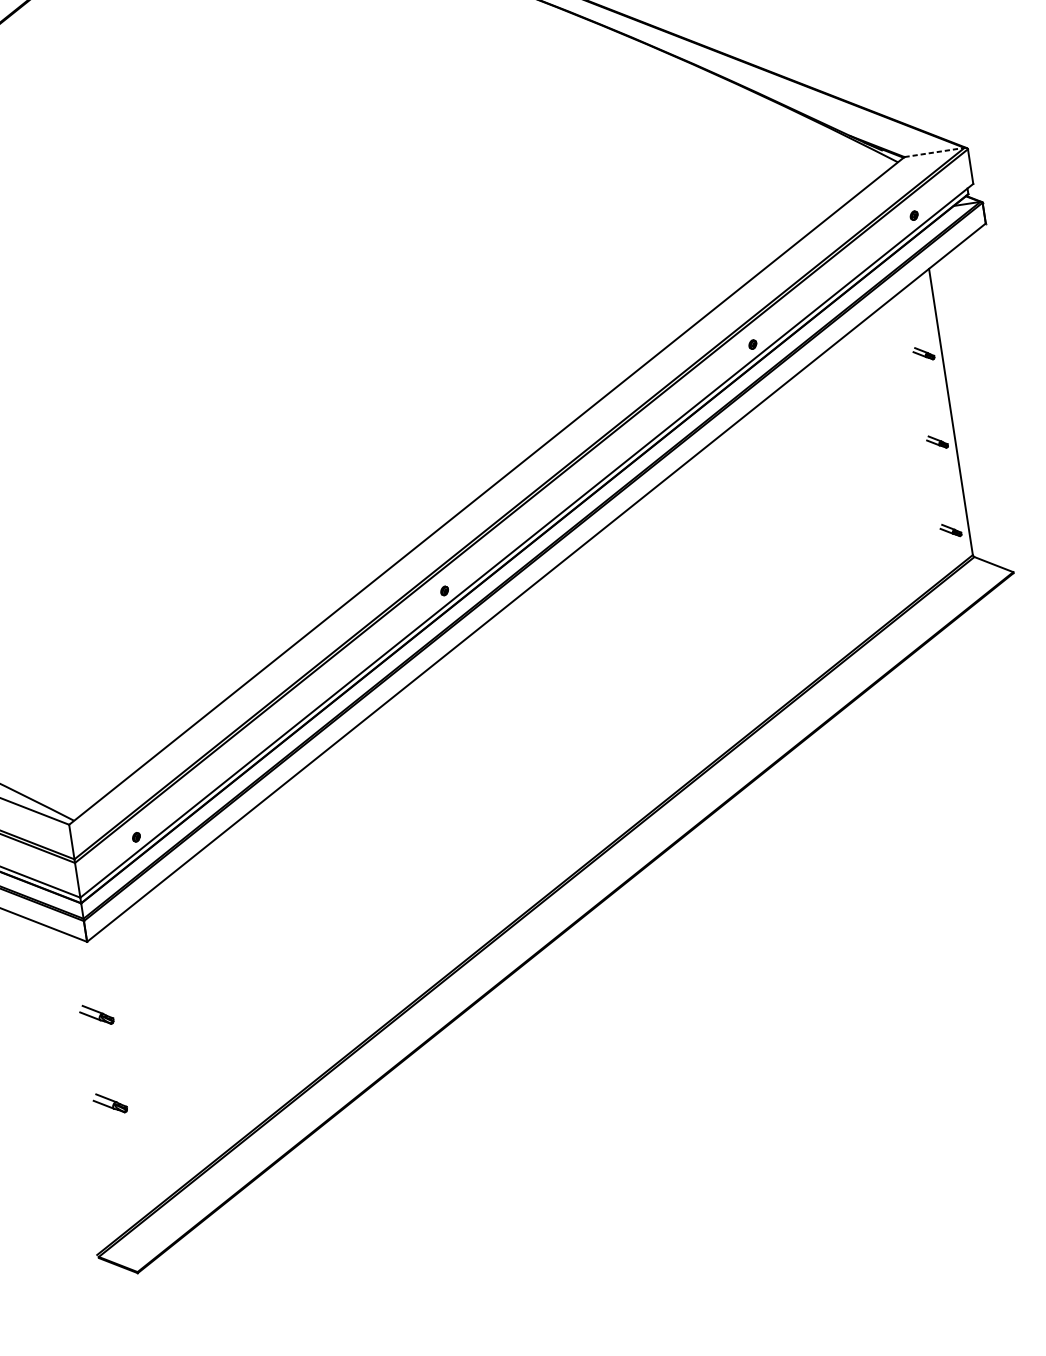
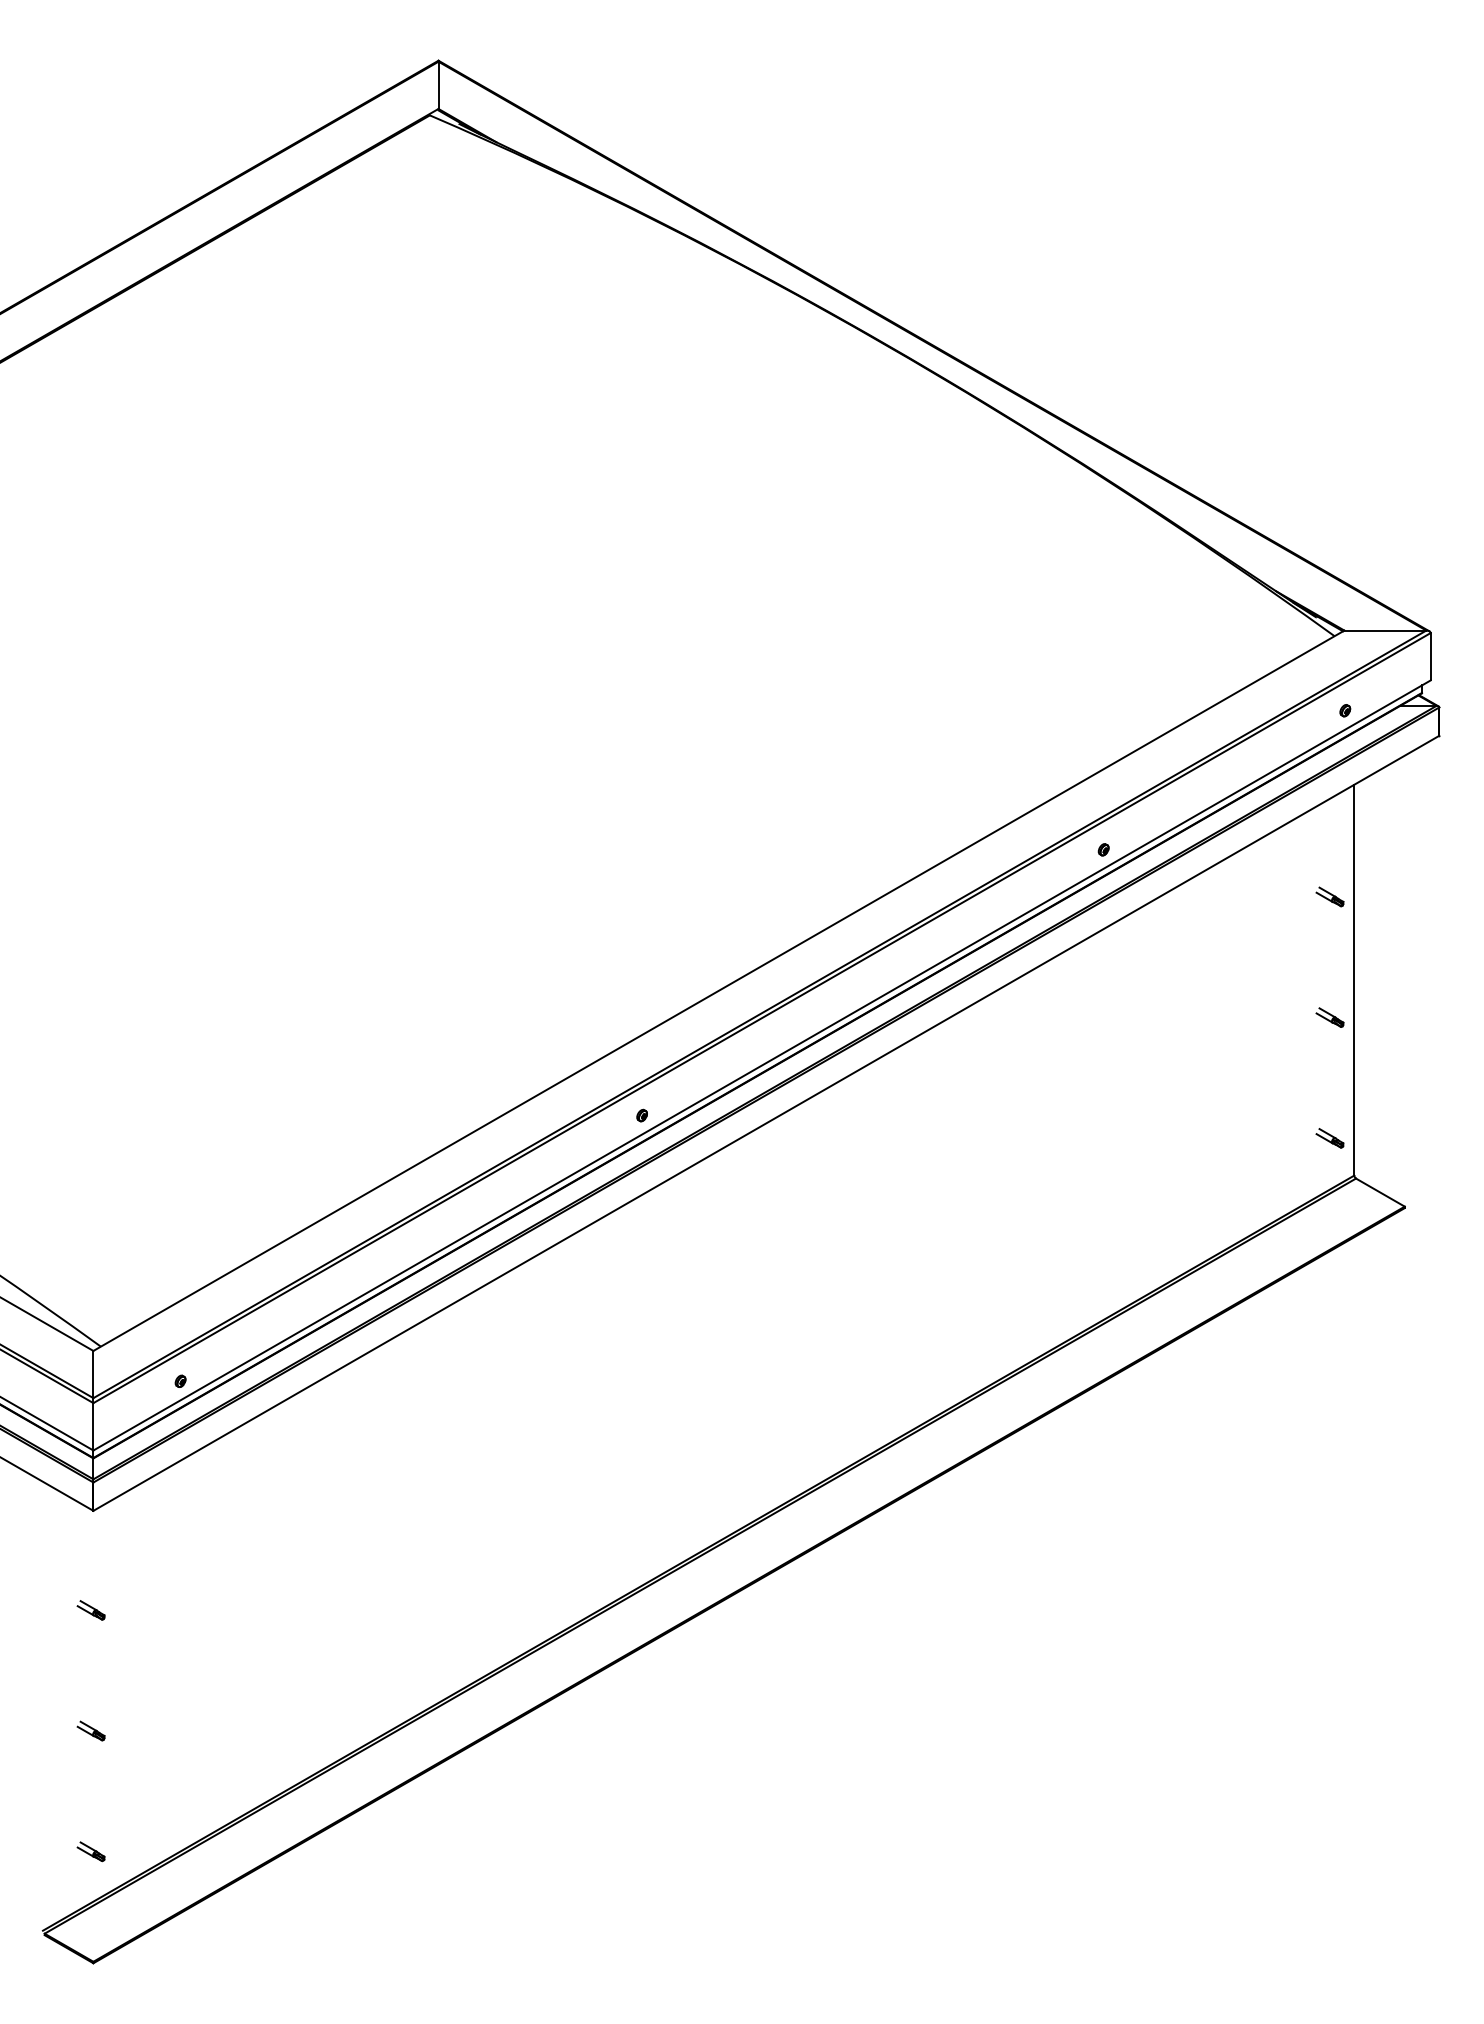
line: (934, 152) -> (1385, 630), dashed -> solid
part: (96, 1015) -> (90, 1610), size x0.62
part: (109, 1103) -> (90, 1730), size x0.62
part: (123, 1191) -> (90, 1851), added

